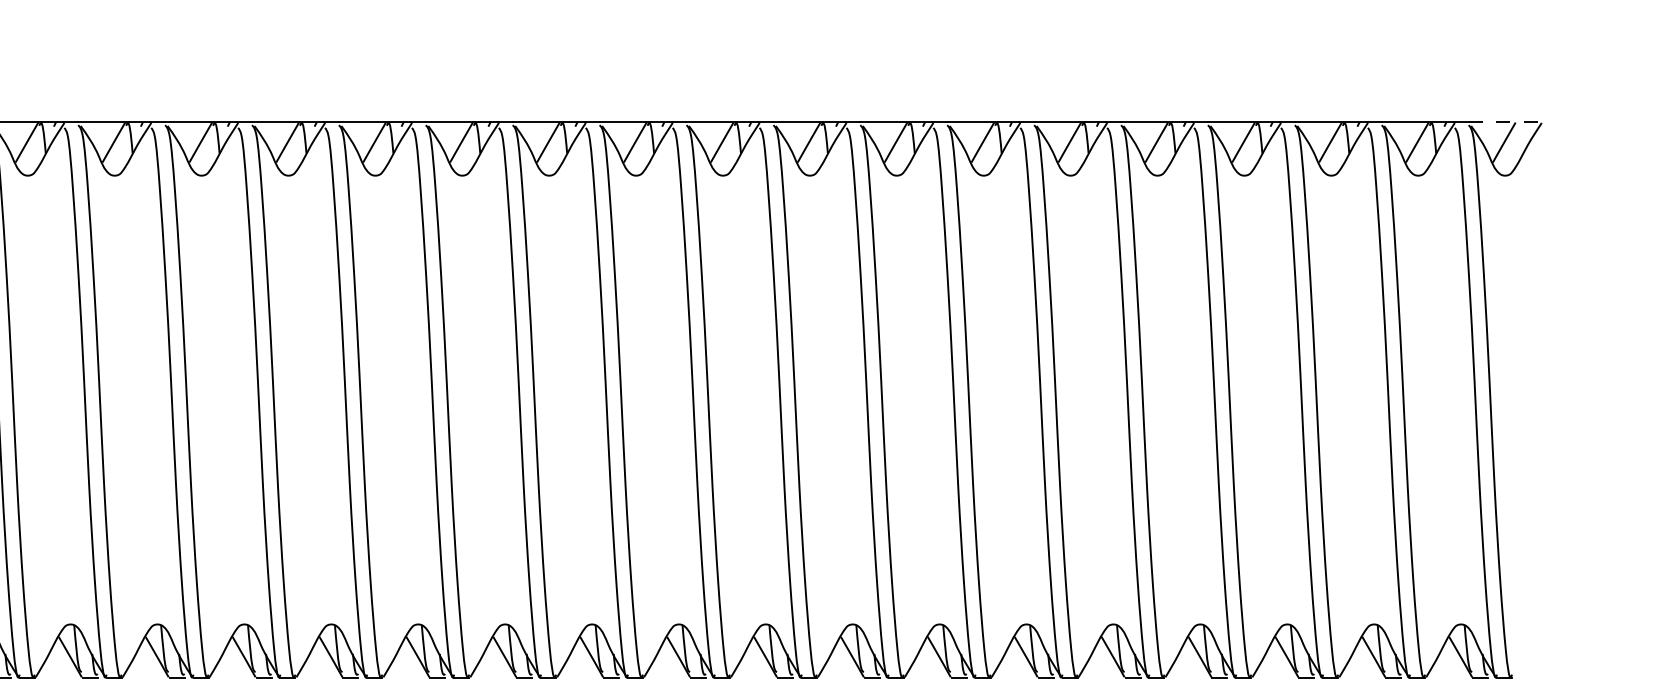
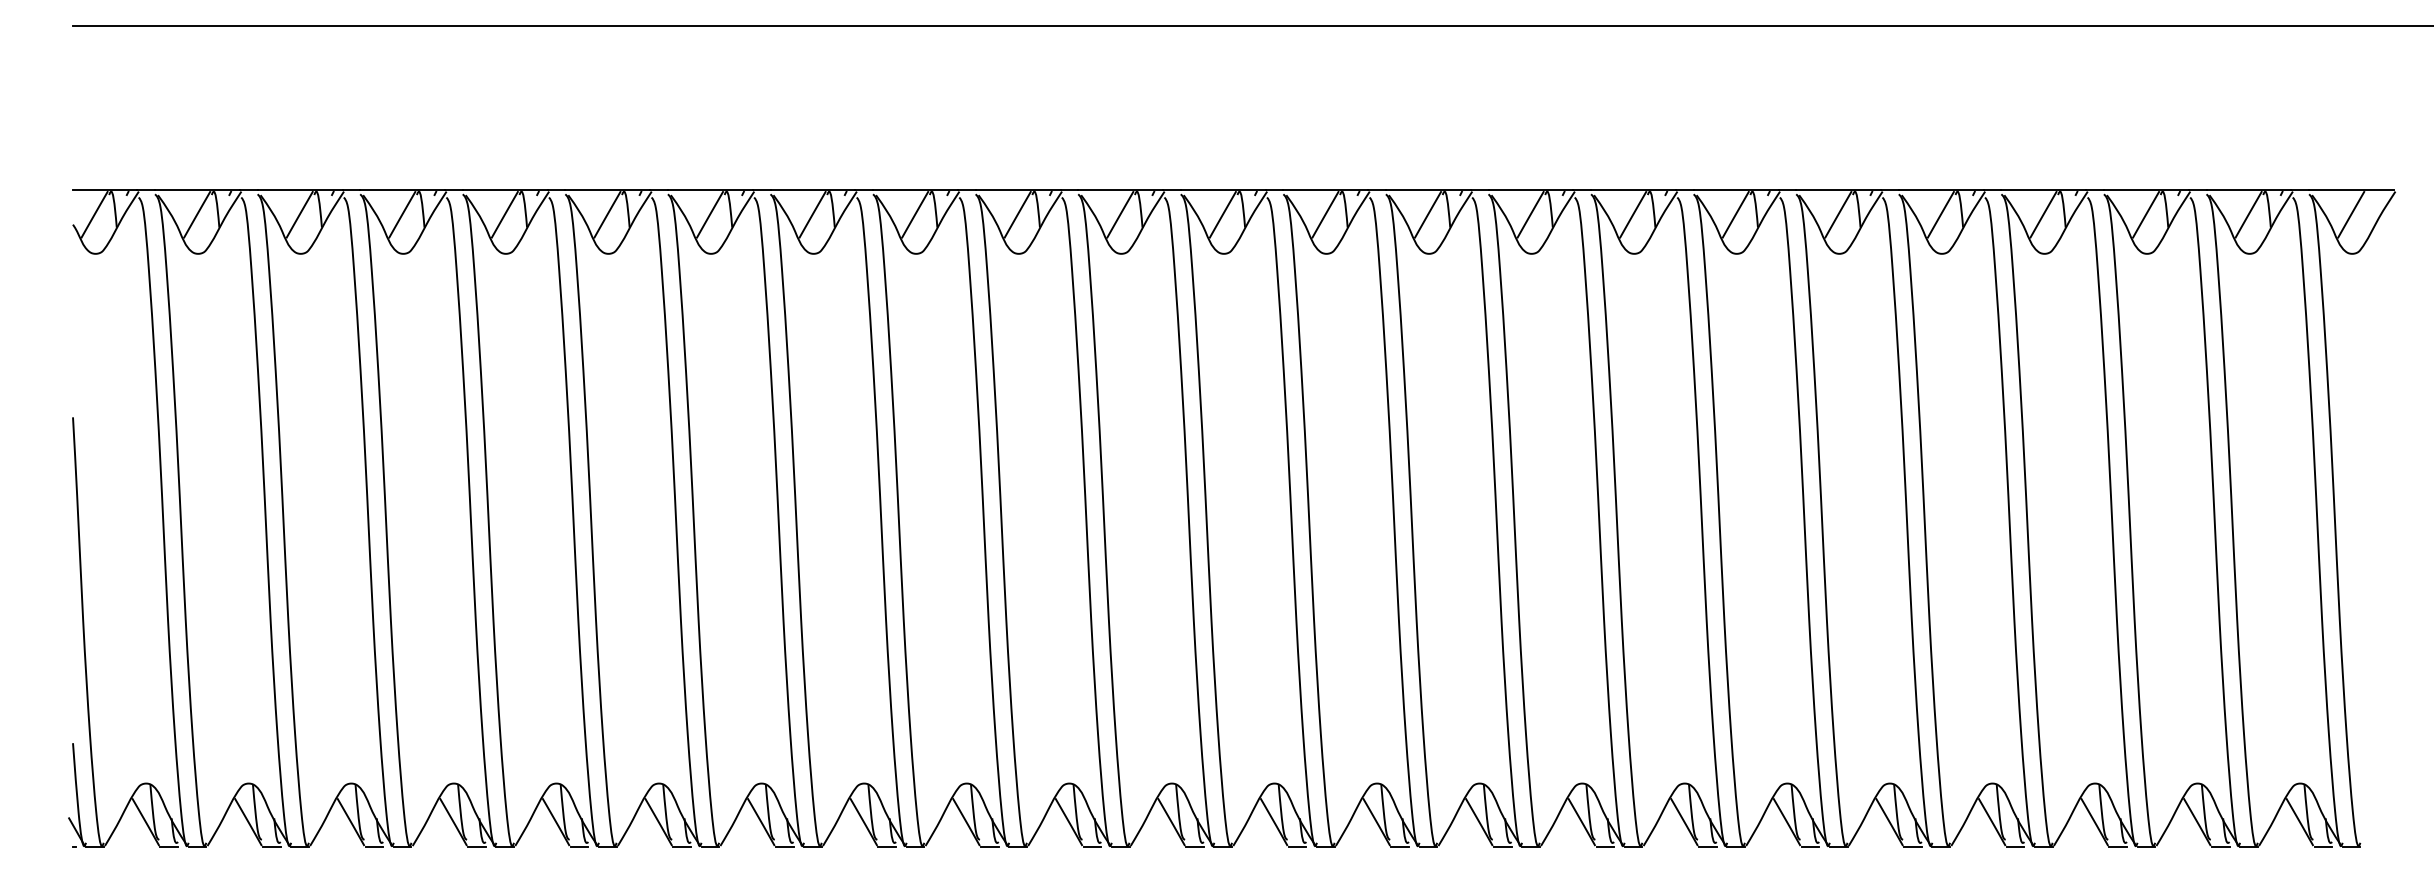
line: (1505, 122) -> (2352, 190), dashed -> solid

